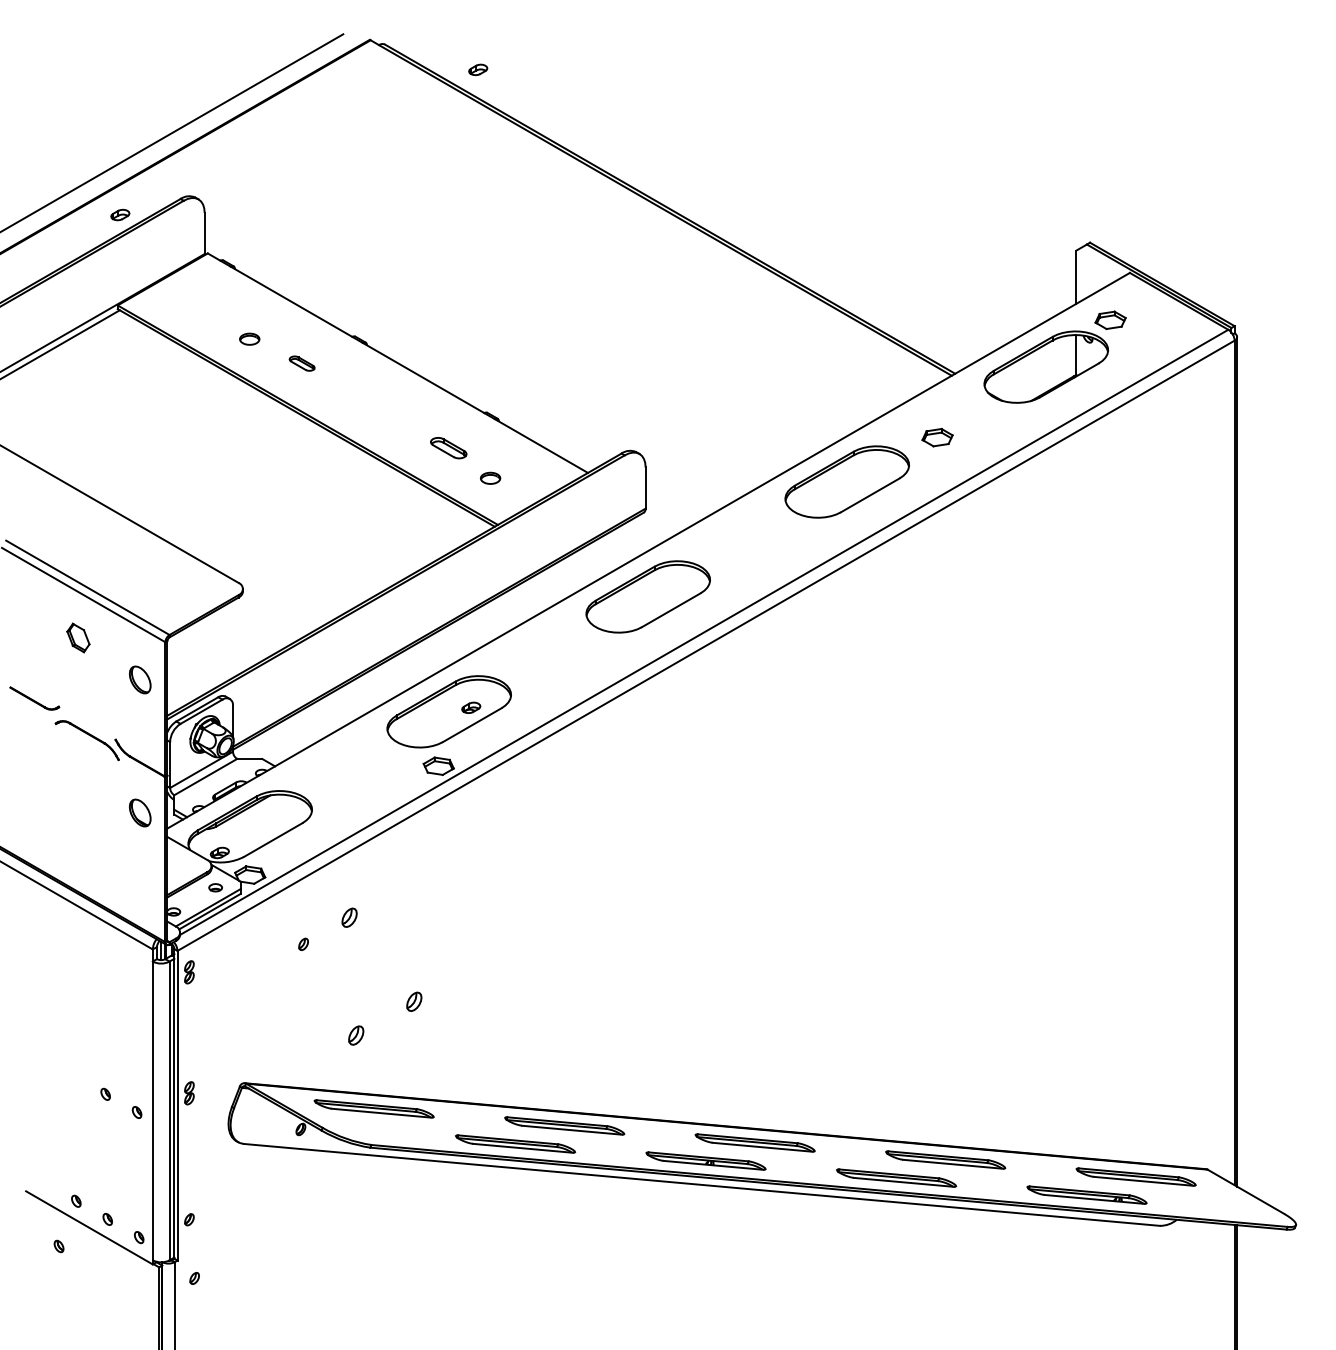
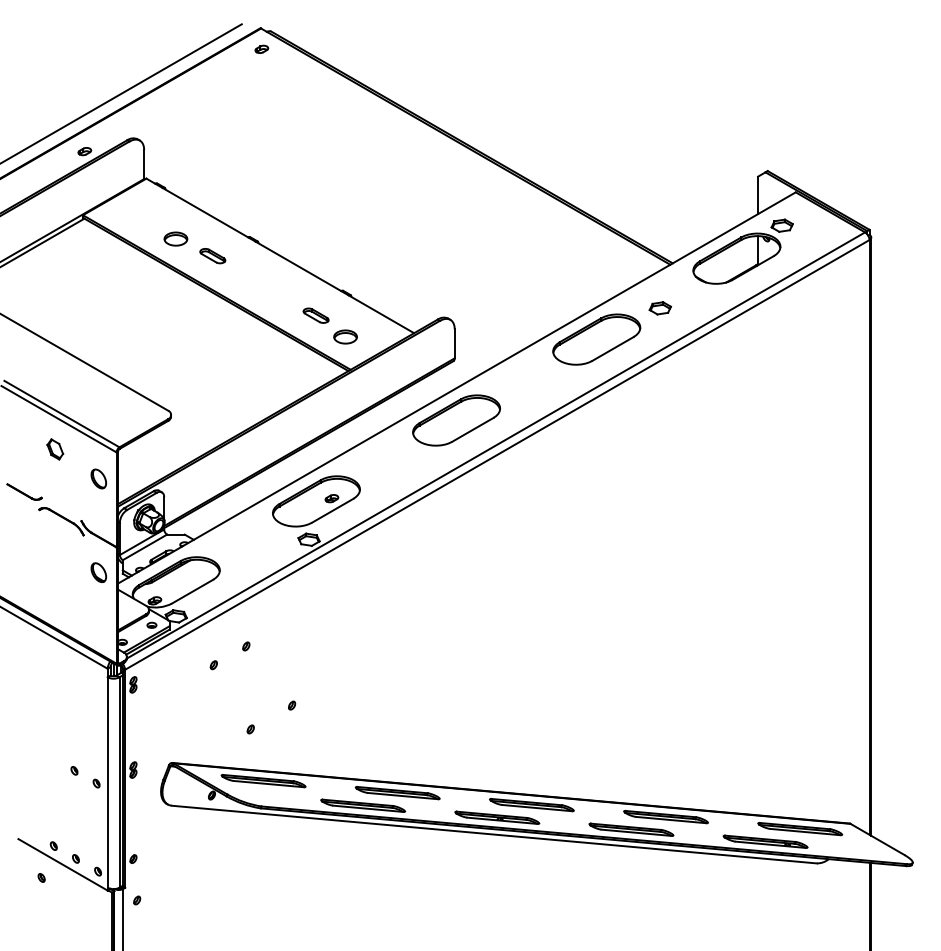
part: (477, 68) -> (261, 48), moved
part: (249, 338) -> (175, 238), size x1.67
part: (301, 364) -> (212, 256), size x1.43
part: (490, 477) -> (345, 336), size x1.67
part: (349, 917) -> (246, 646), size x0.62
part: (415, 1001) -> (292, 705), size x0.62
part: (355, 1035) -> (250, 729), size x0.62

